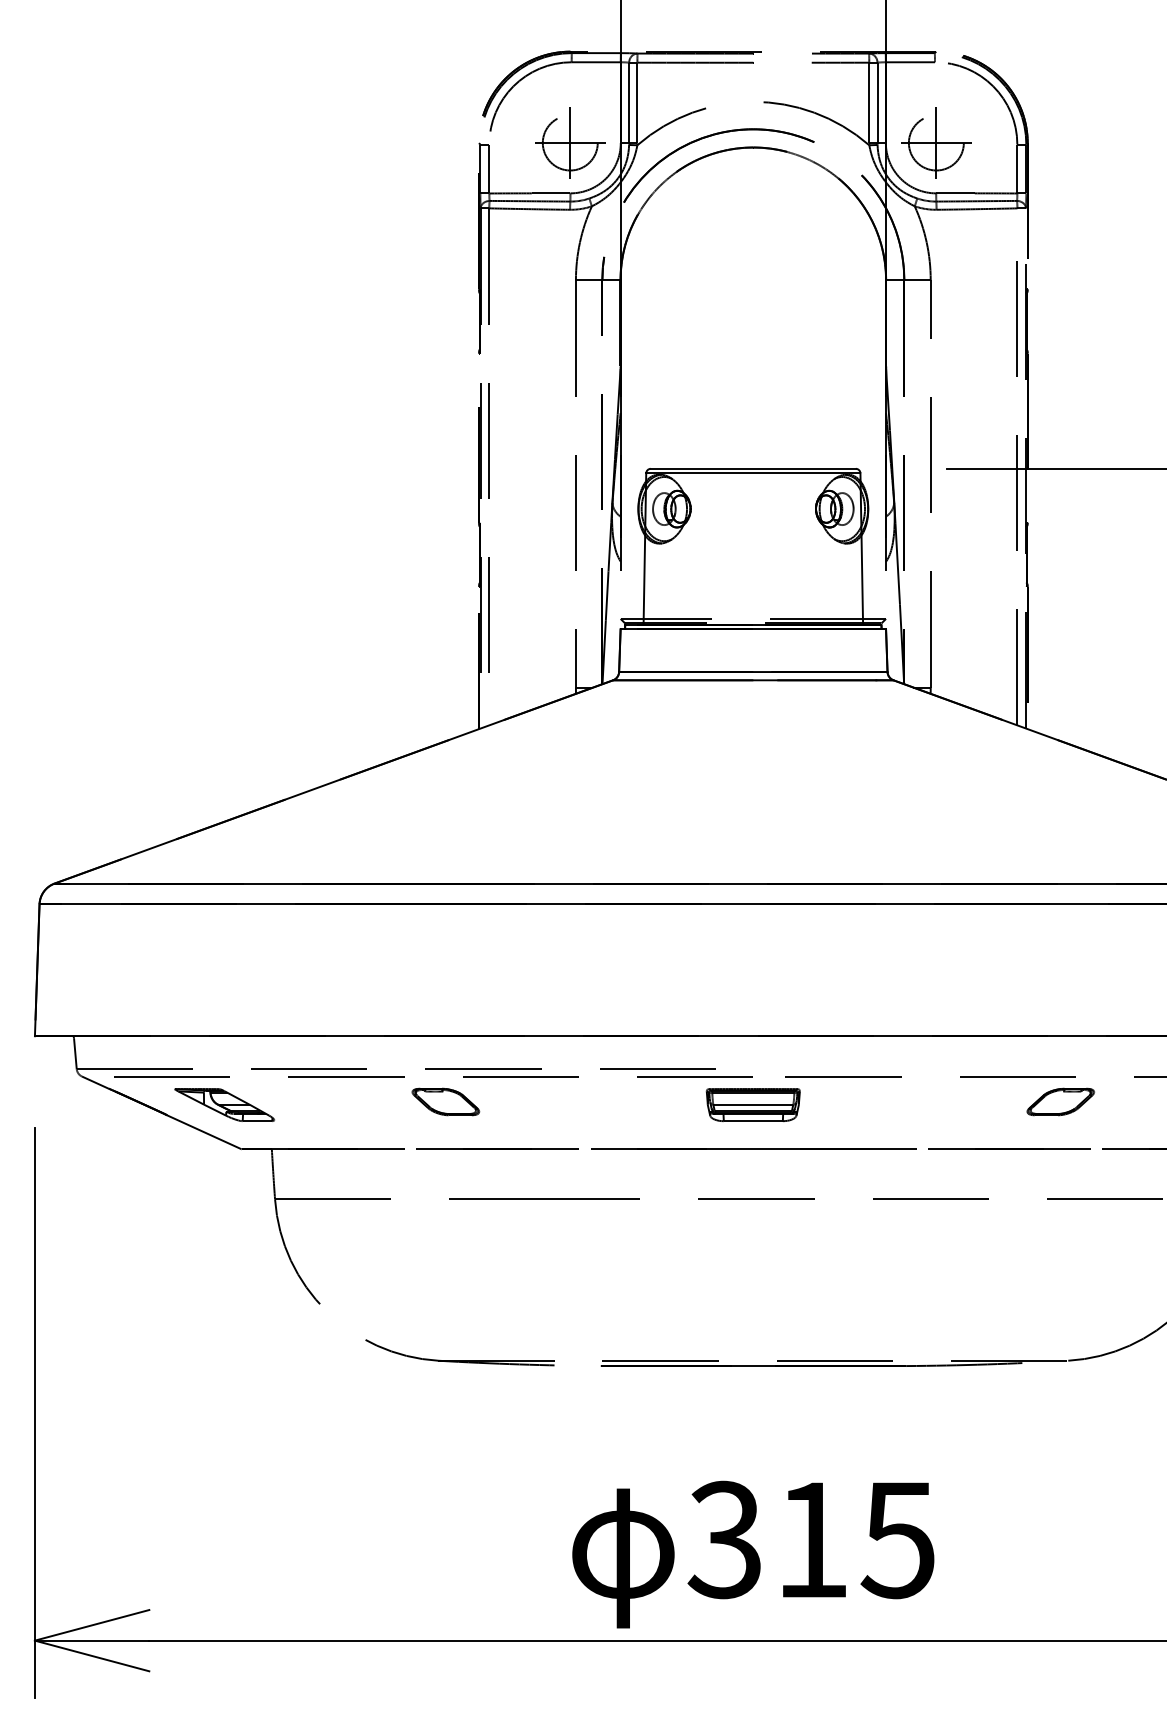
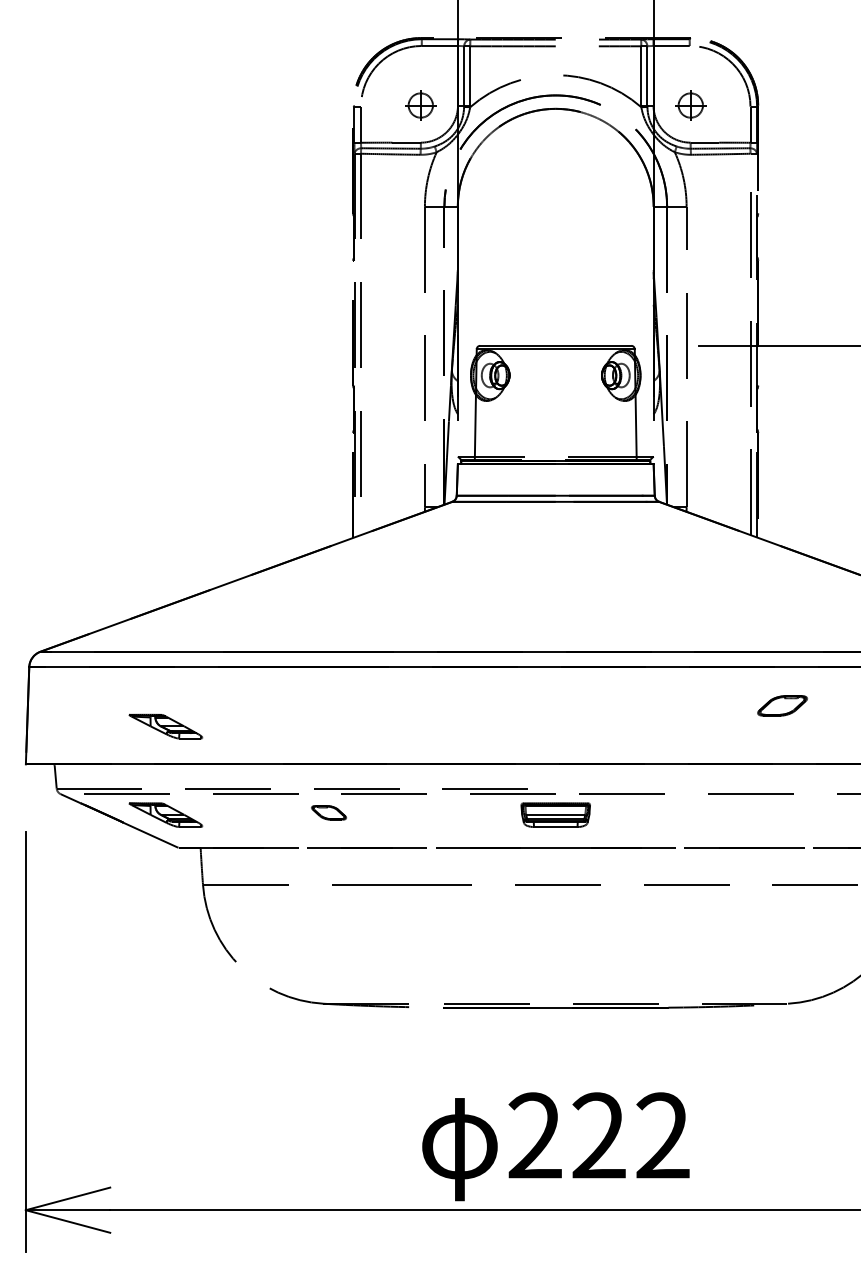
part: (570, 142) -> (420, 105), size x0.6
part: (936, 142) -> (690, 105), size x0.6
part: (224, 984) -> (165, 726), added
part: (445, 1101) -> (328, 812), size x0.7
part: (1060, 1101) -> (782, 705), moved
text: (810, 1539) -> (597, 1135), 315 -> 222

